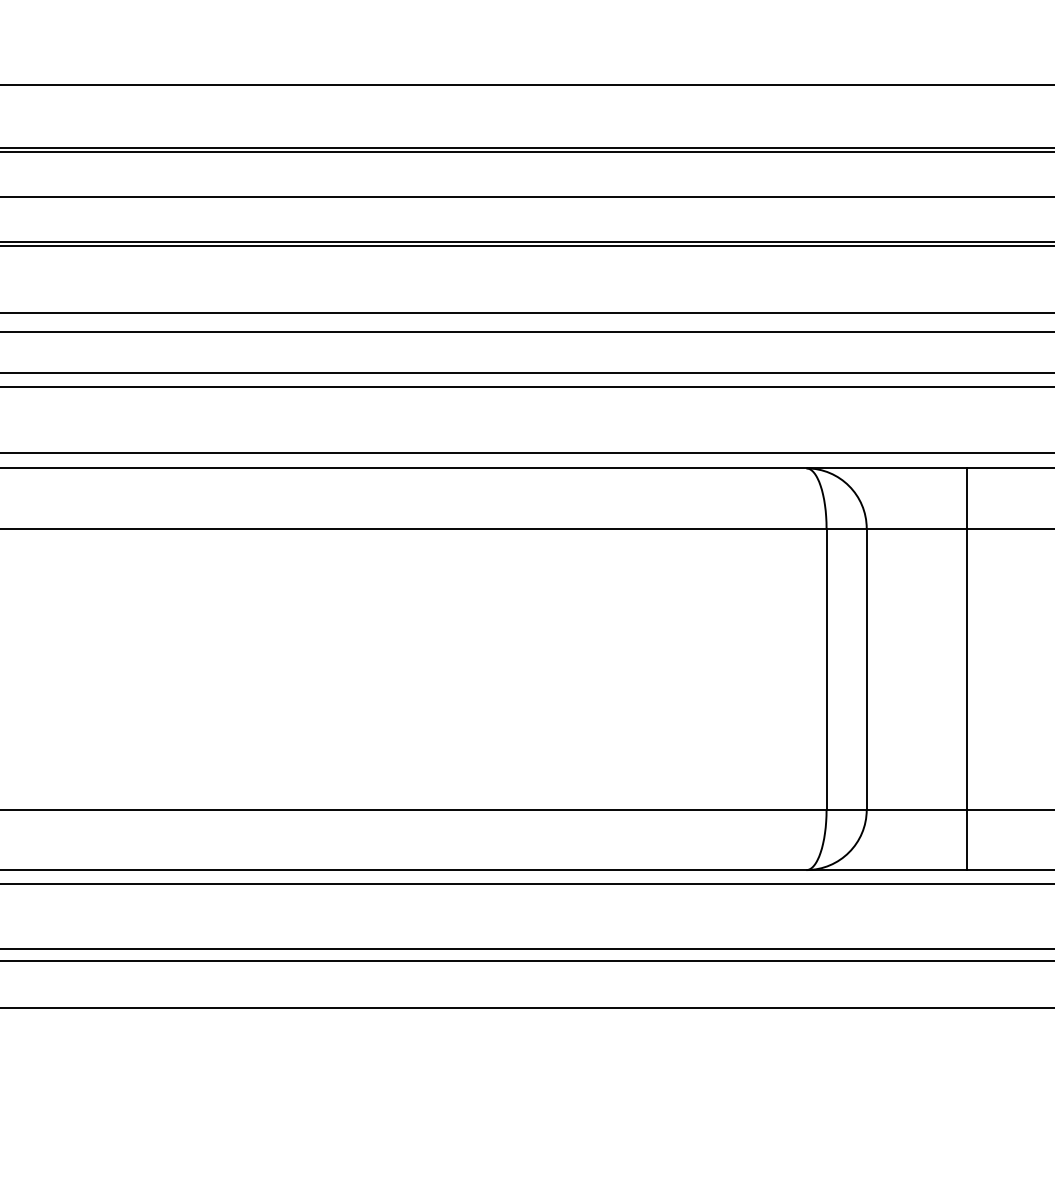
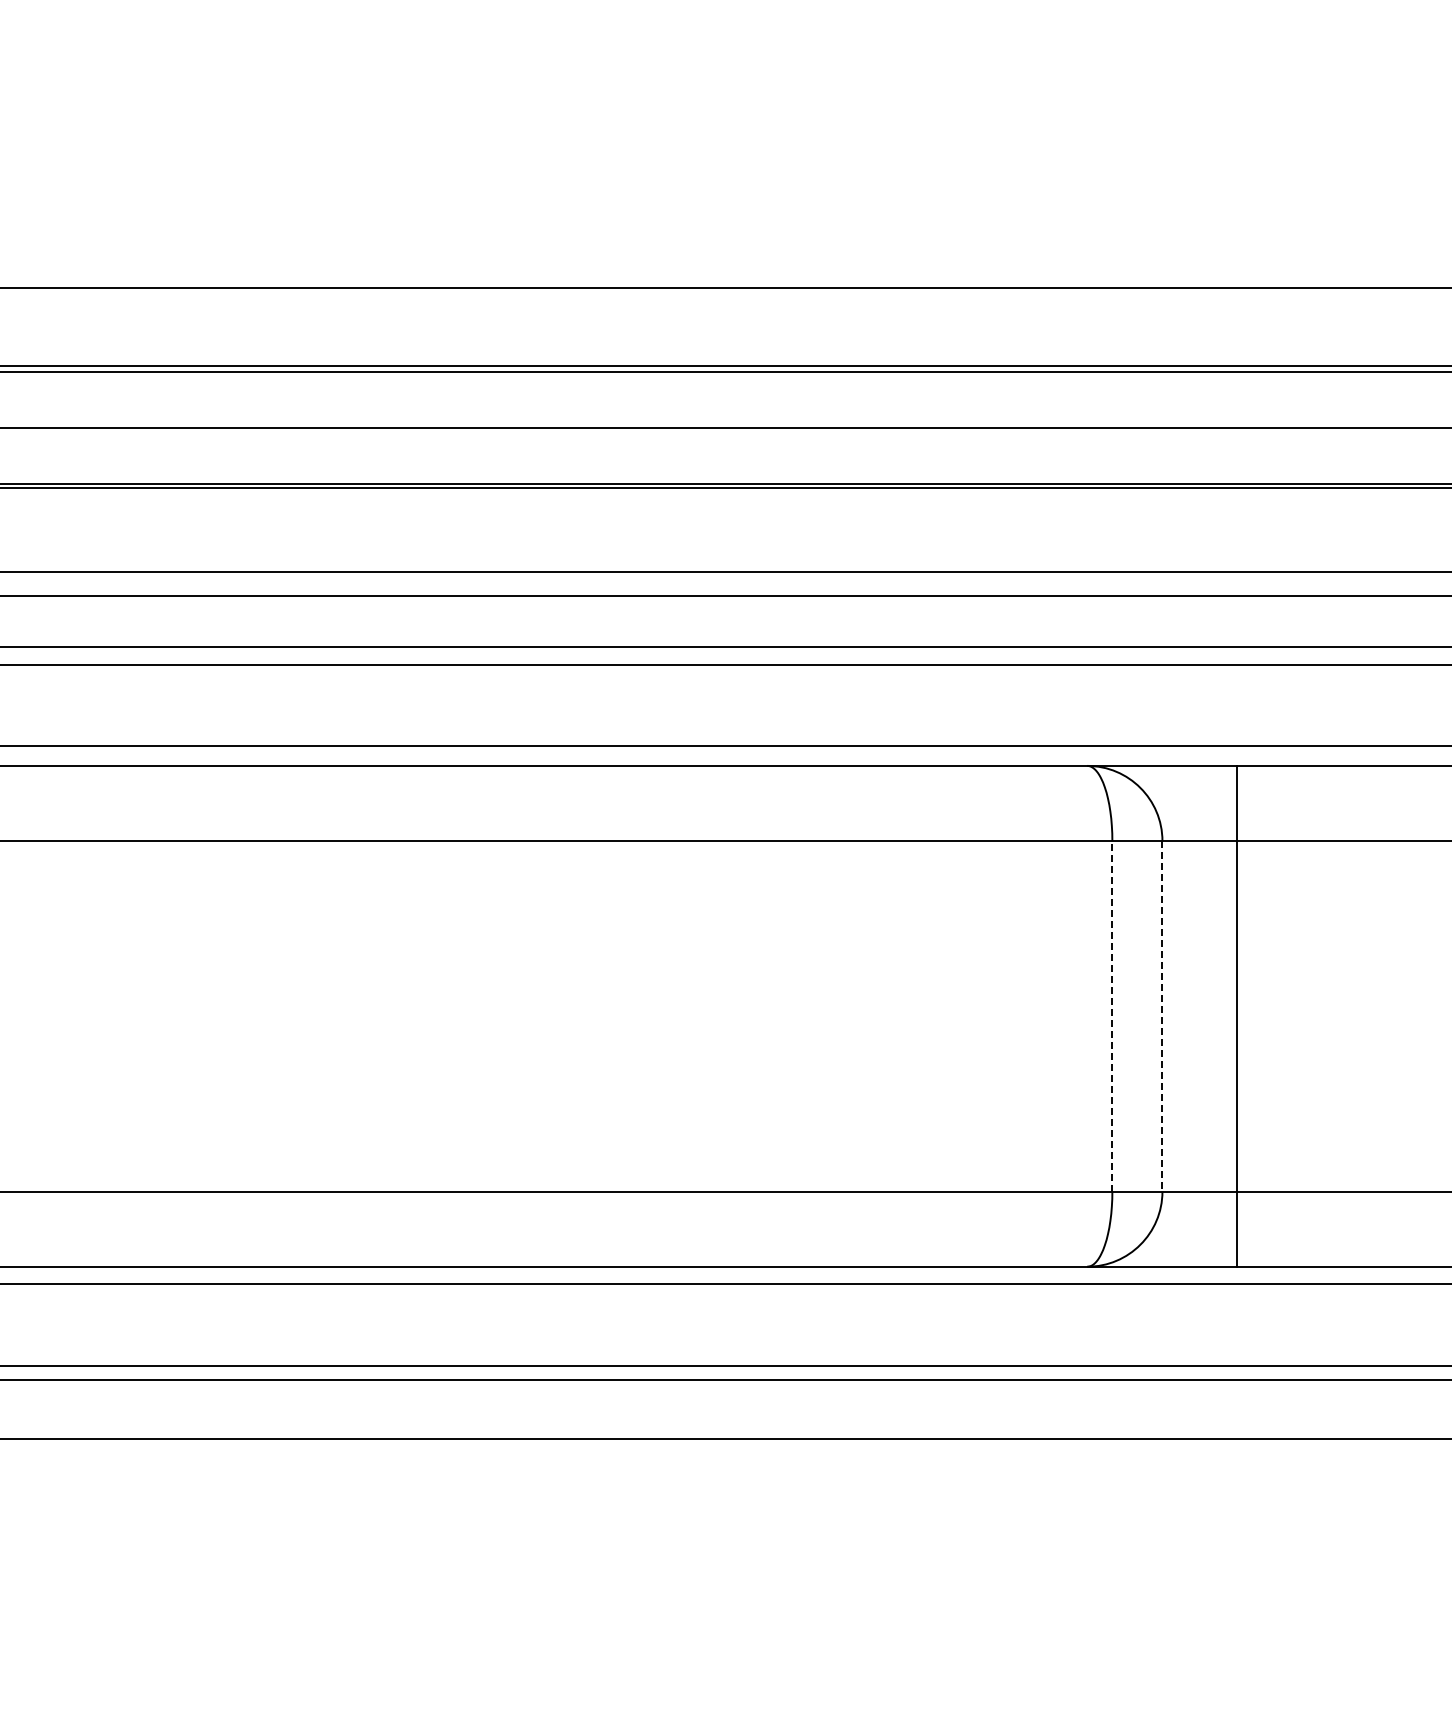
line: (826, 668) -> (1112, 1015), solid -> dashed
line: (967, 668) -> (1236, 1015), moved
line: (866, 669) -> (1162, 1016), solid -> dashed

